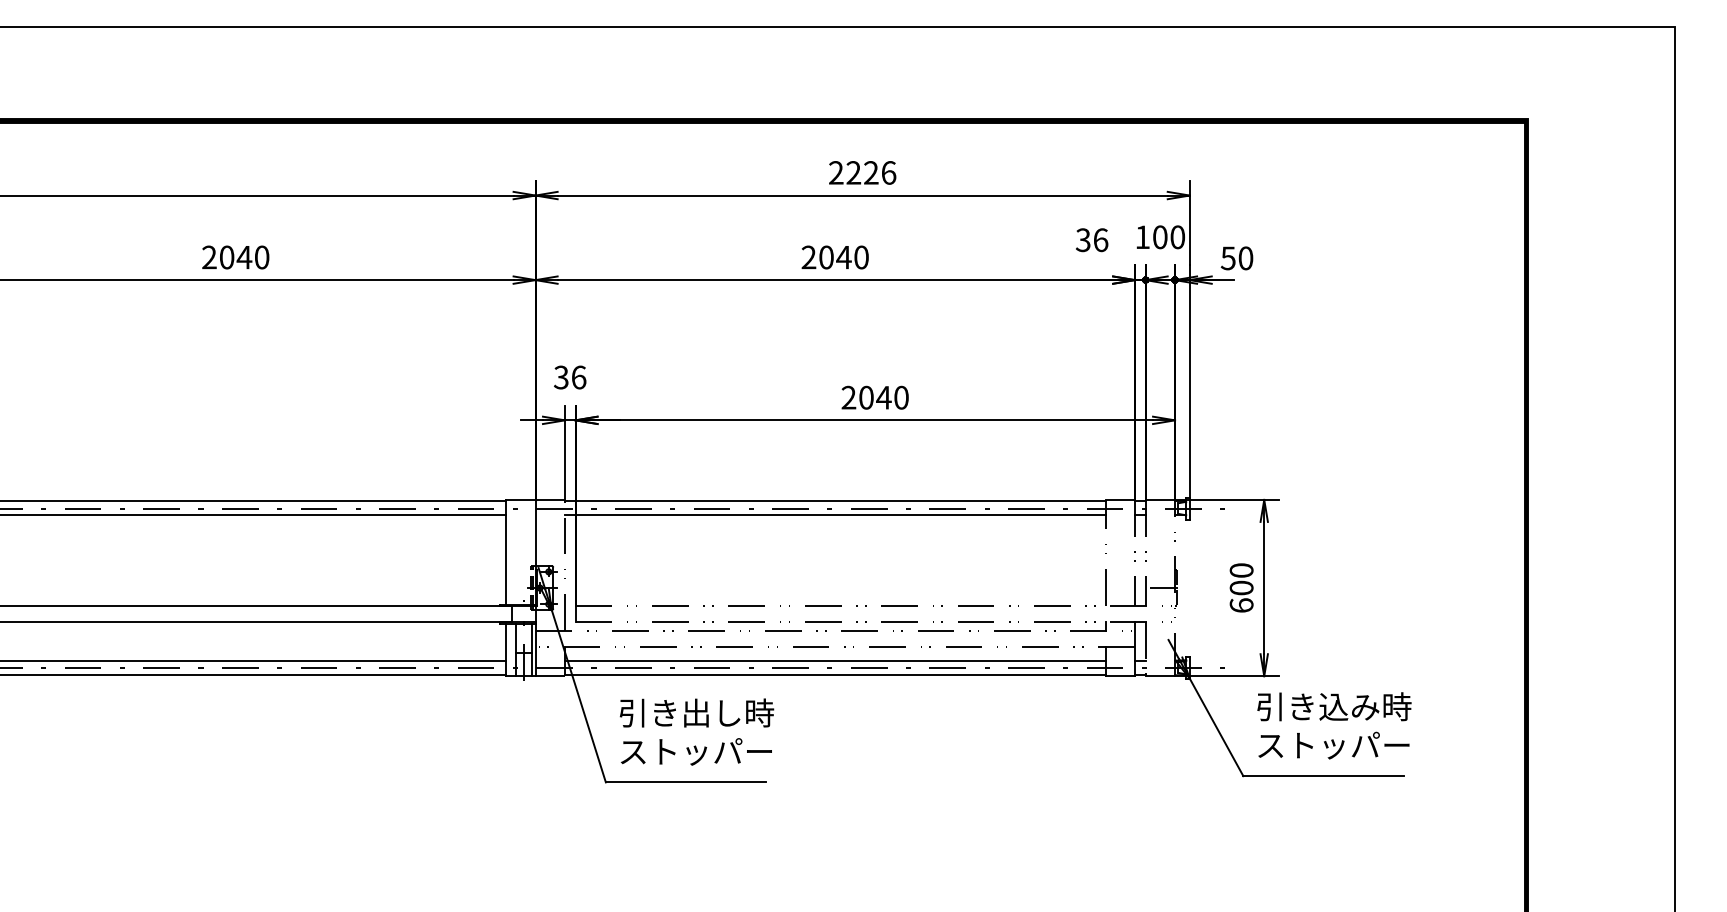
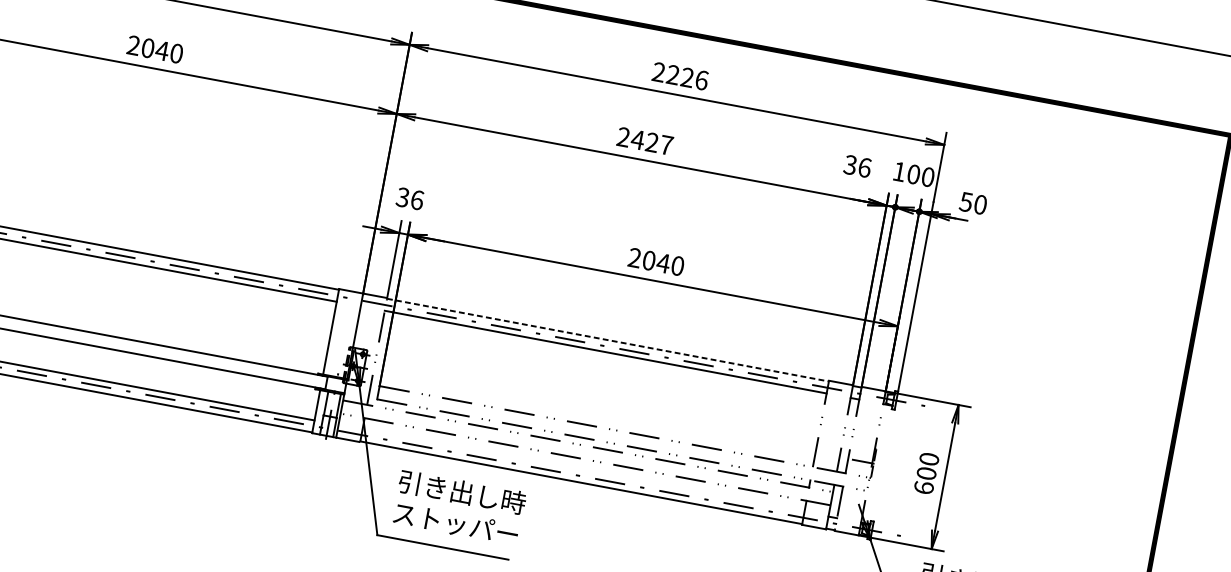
text: (843, 257) -> (651, 142), 2040 -> 2427
line: (835, 500) -> (608, 339), solid -> dashed
line: (835, 660) -> (583, 470), removed

